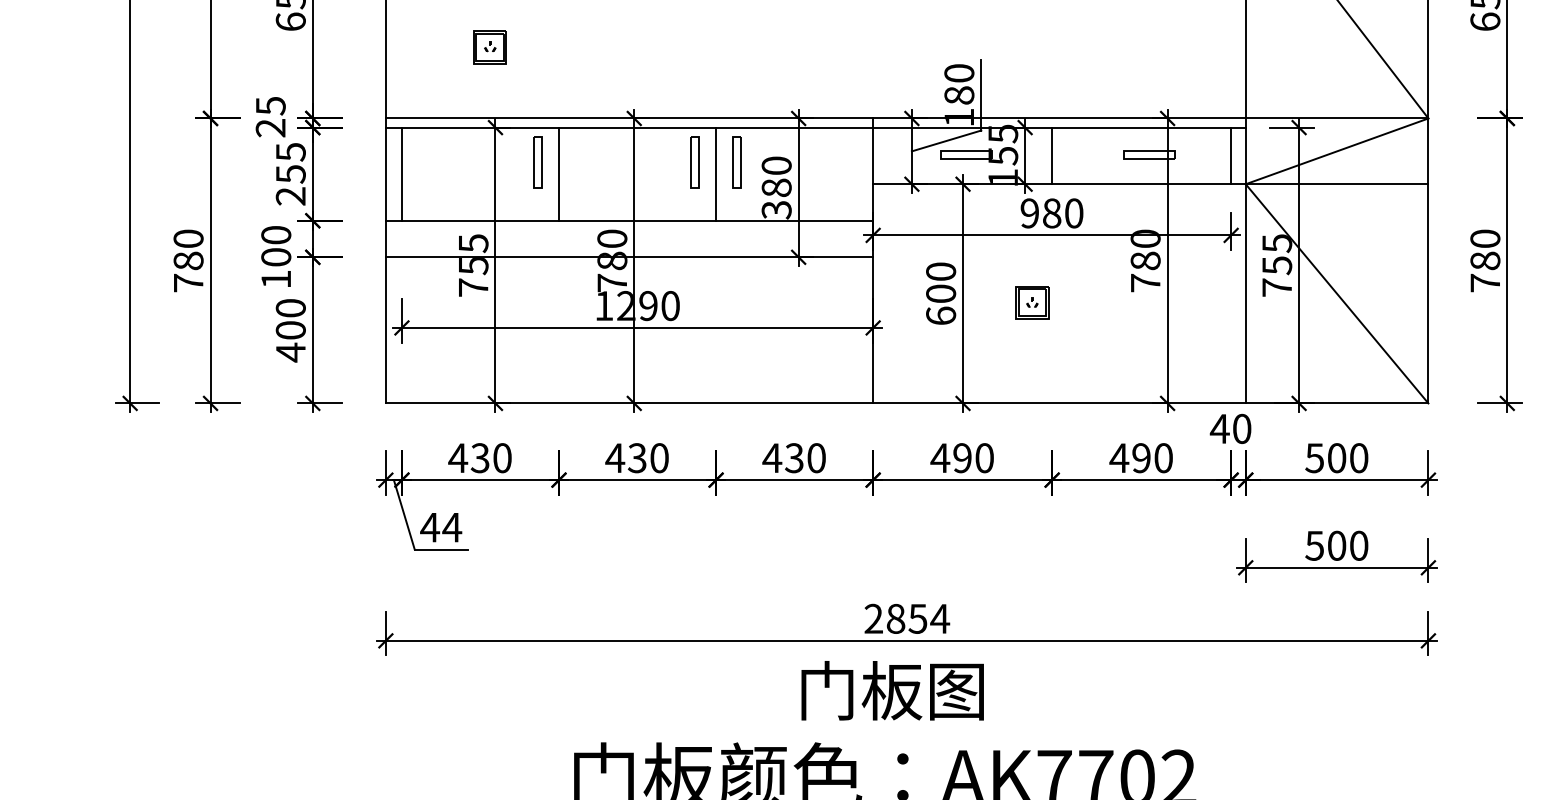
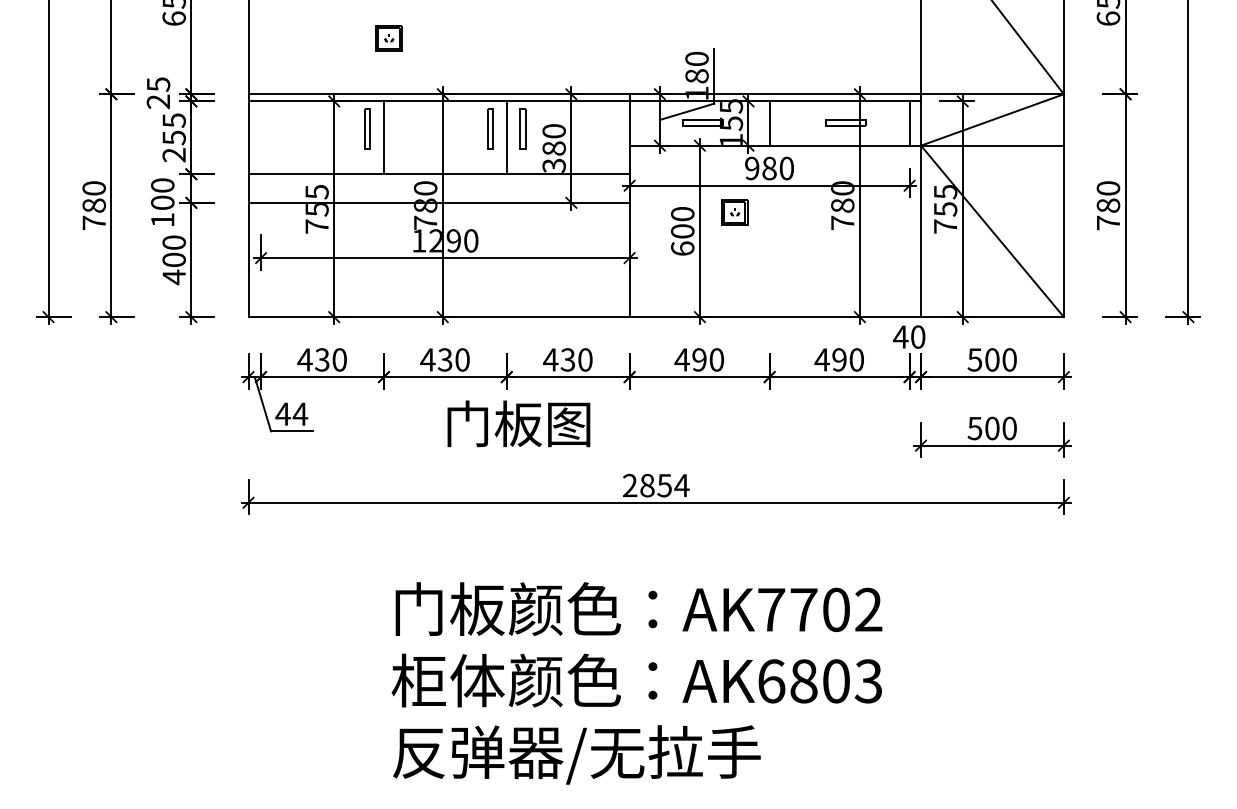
part: (489, 47) -> (388, 38), moved
line: (402, 173) -> (261, 137), removed
part: (1031, 302) -> (734, 212), moved
text: (892, 690) -> (518, 423), moved

